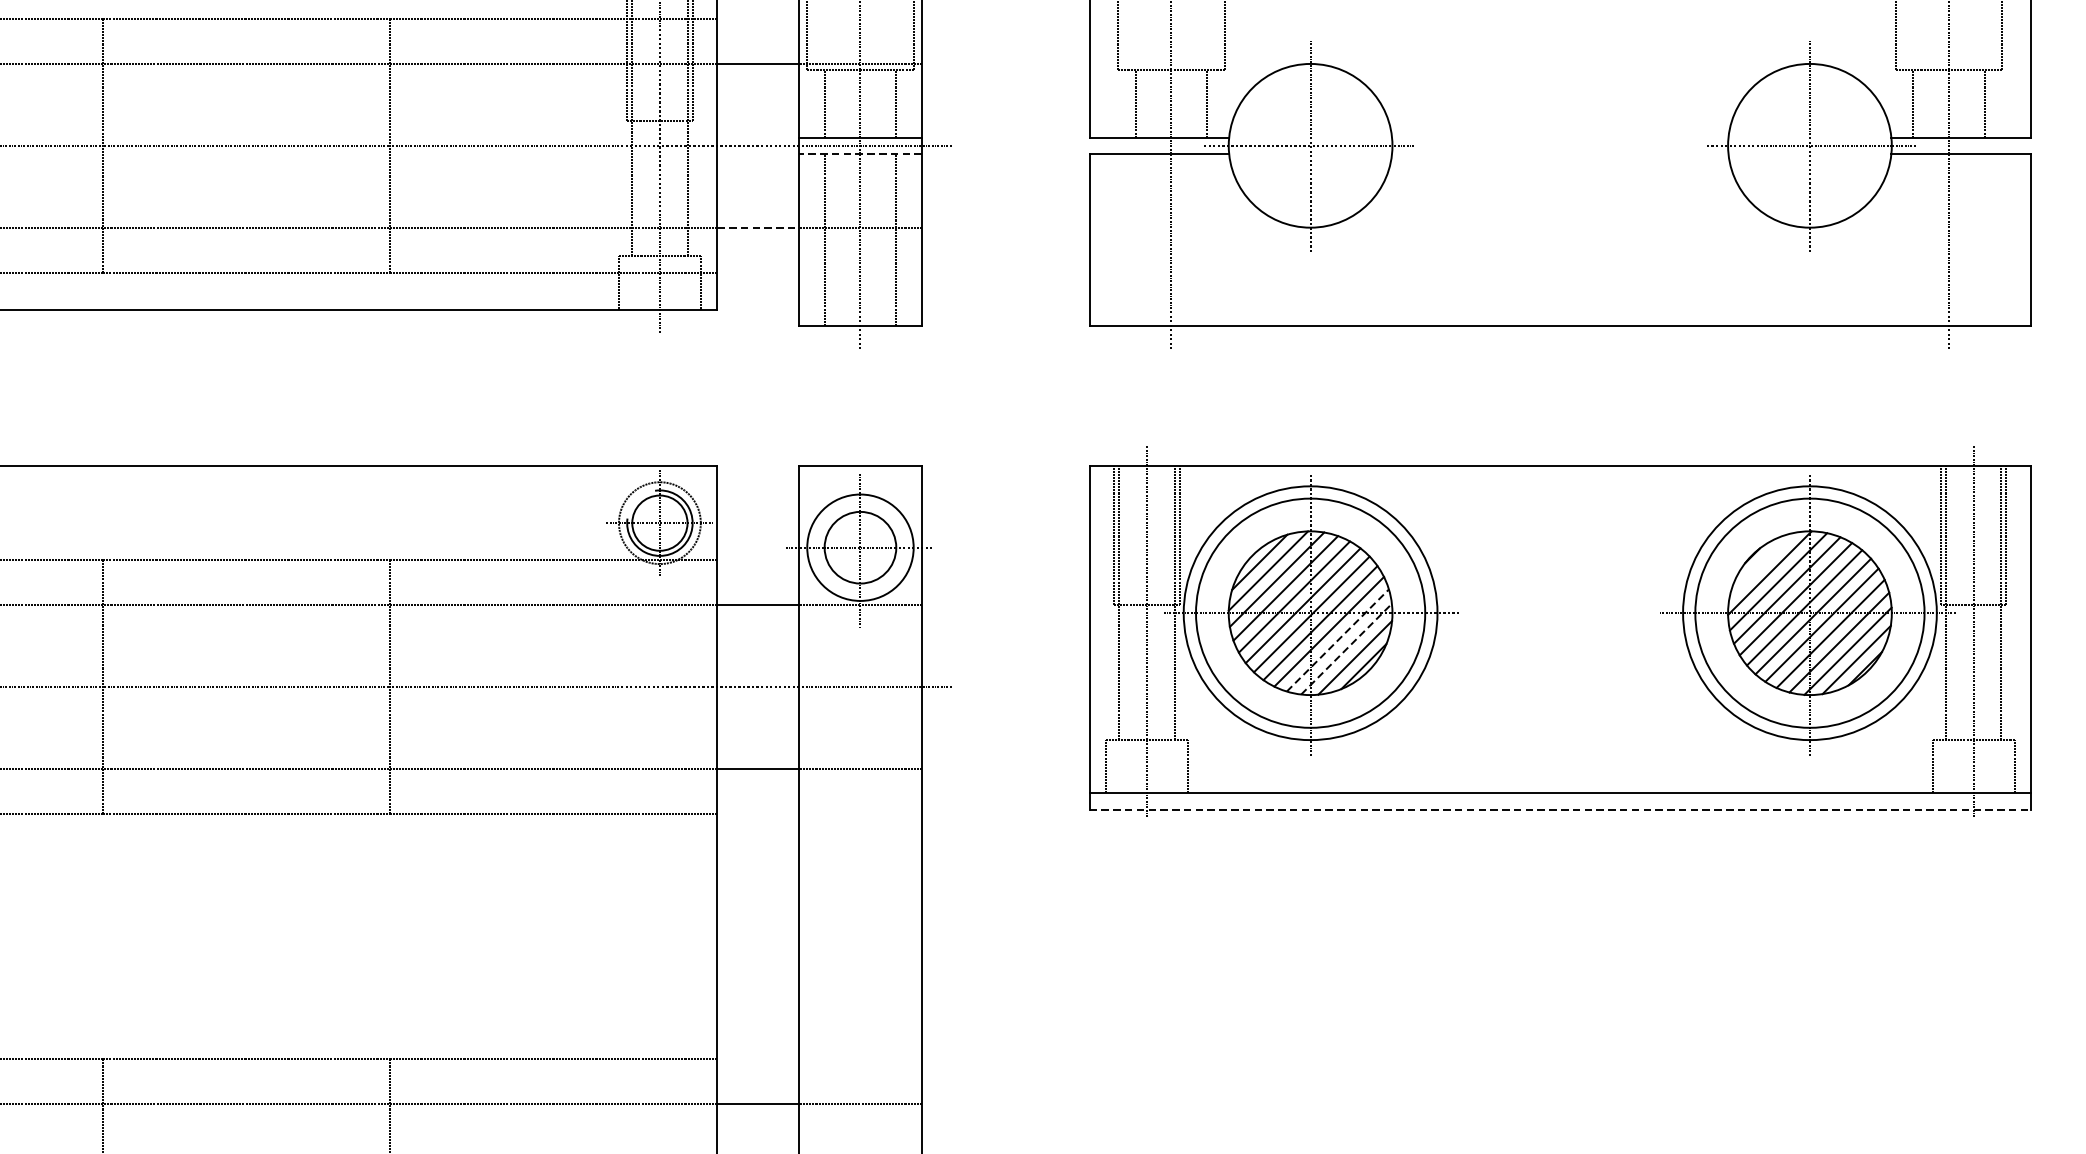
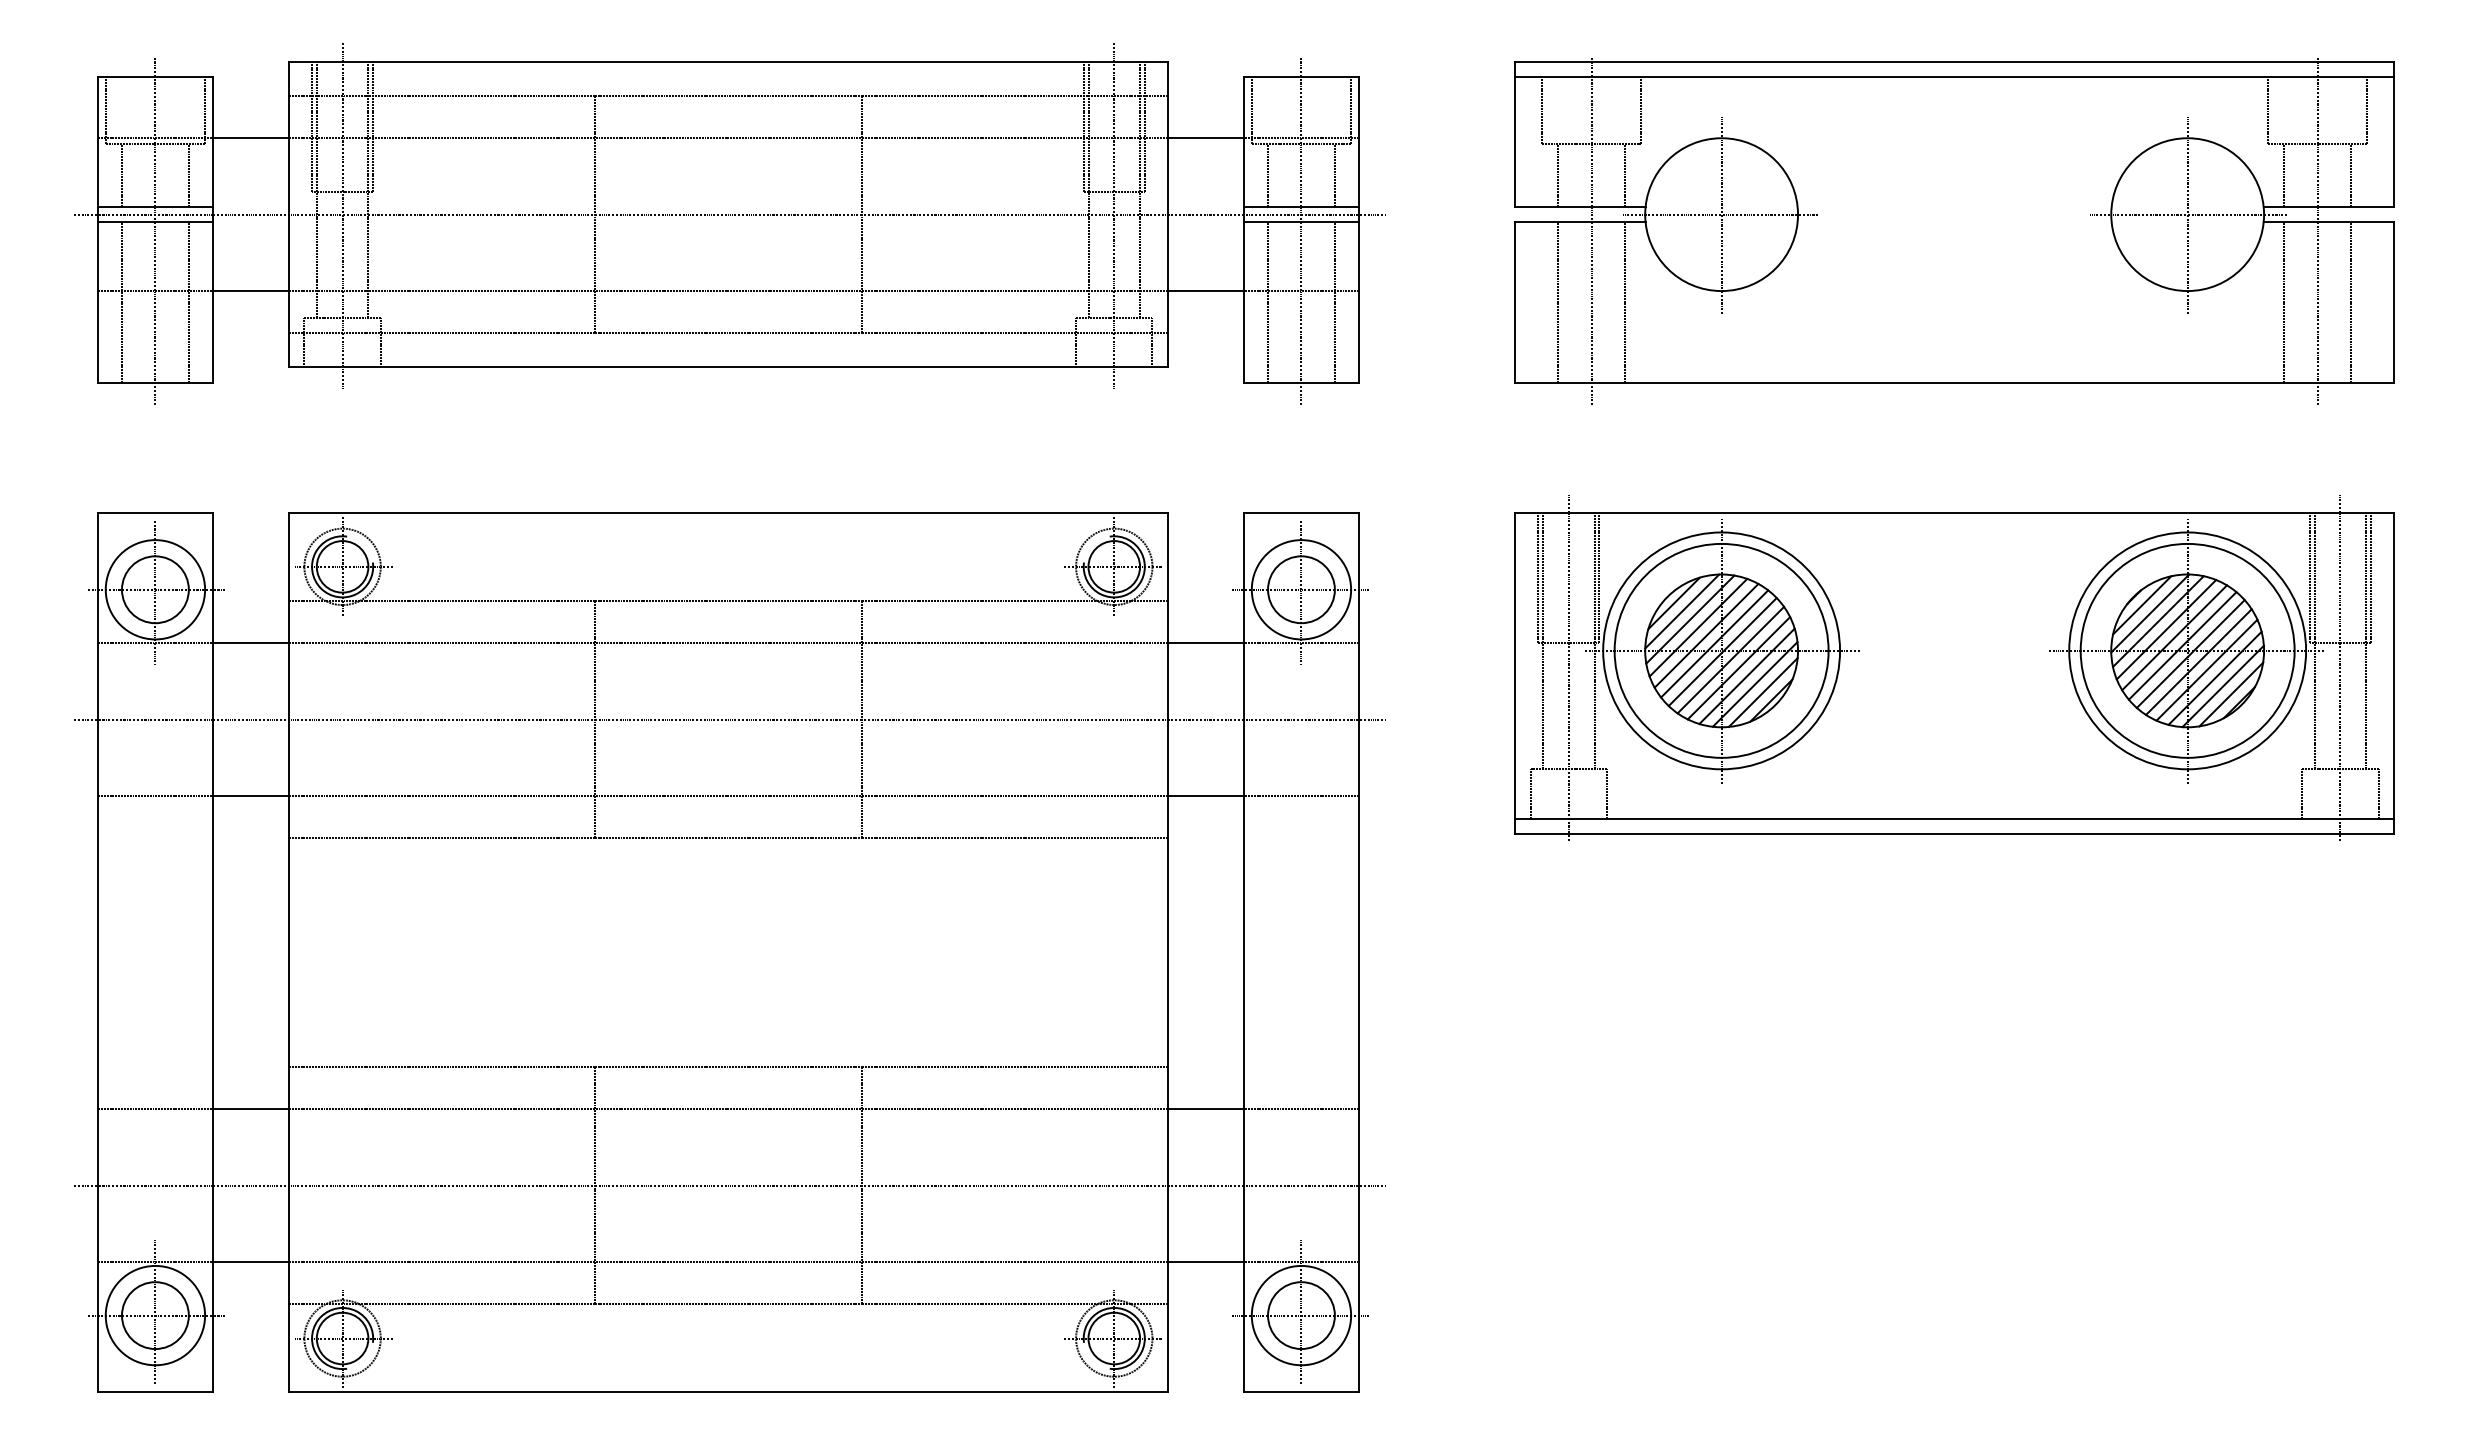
line: (859, 154) -> (1300, 222), dashed -> solid
line: (758, 228) -> (1206, 291), dashed -> solid
line: (1135, 239) -> (1558, 302), added
line: (1207, 239) -> (1625, 302), added
line: (1913, 239) -> (2284, 302), added
line: (1984, 239) -> (2350, 302), added
line: (1761, 564) -> (2142, 605), added
line: (1338, 640) -> (1747, 676), dashed -> solid
line: (1346, 649) -> (1755, 684), dashed -> solid
line: (1561, 809) -> (1955, 834), dashed -> solid

